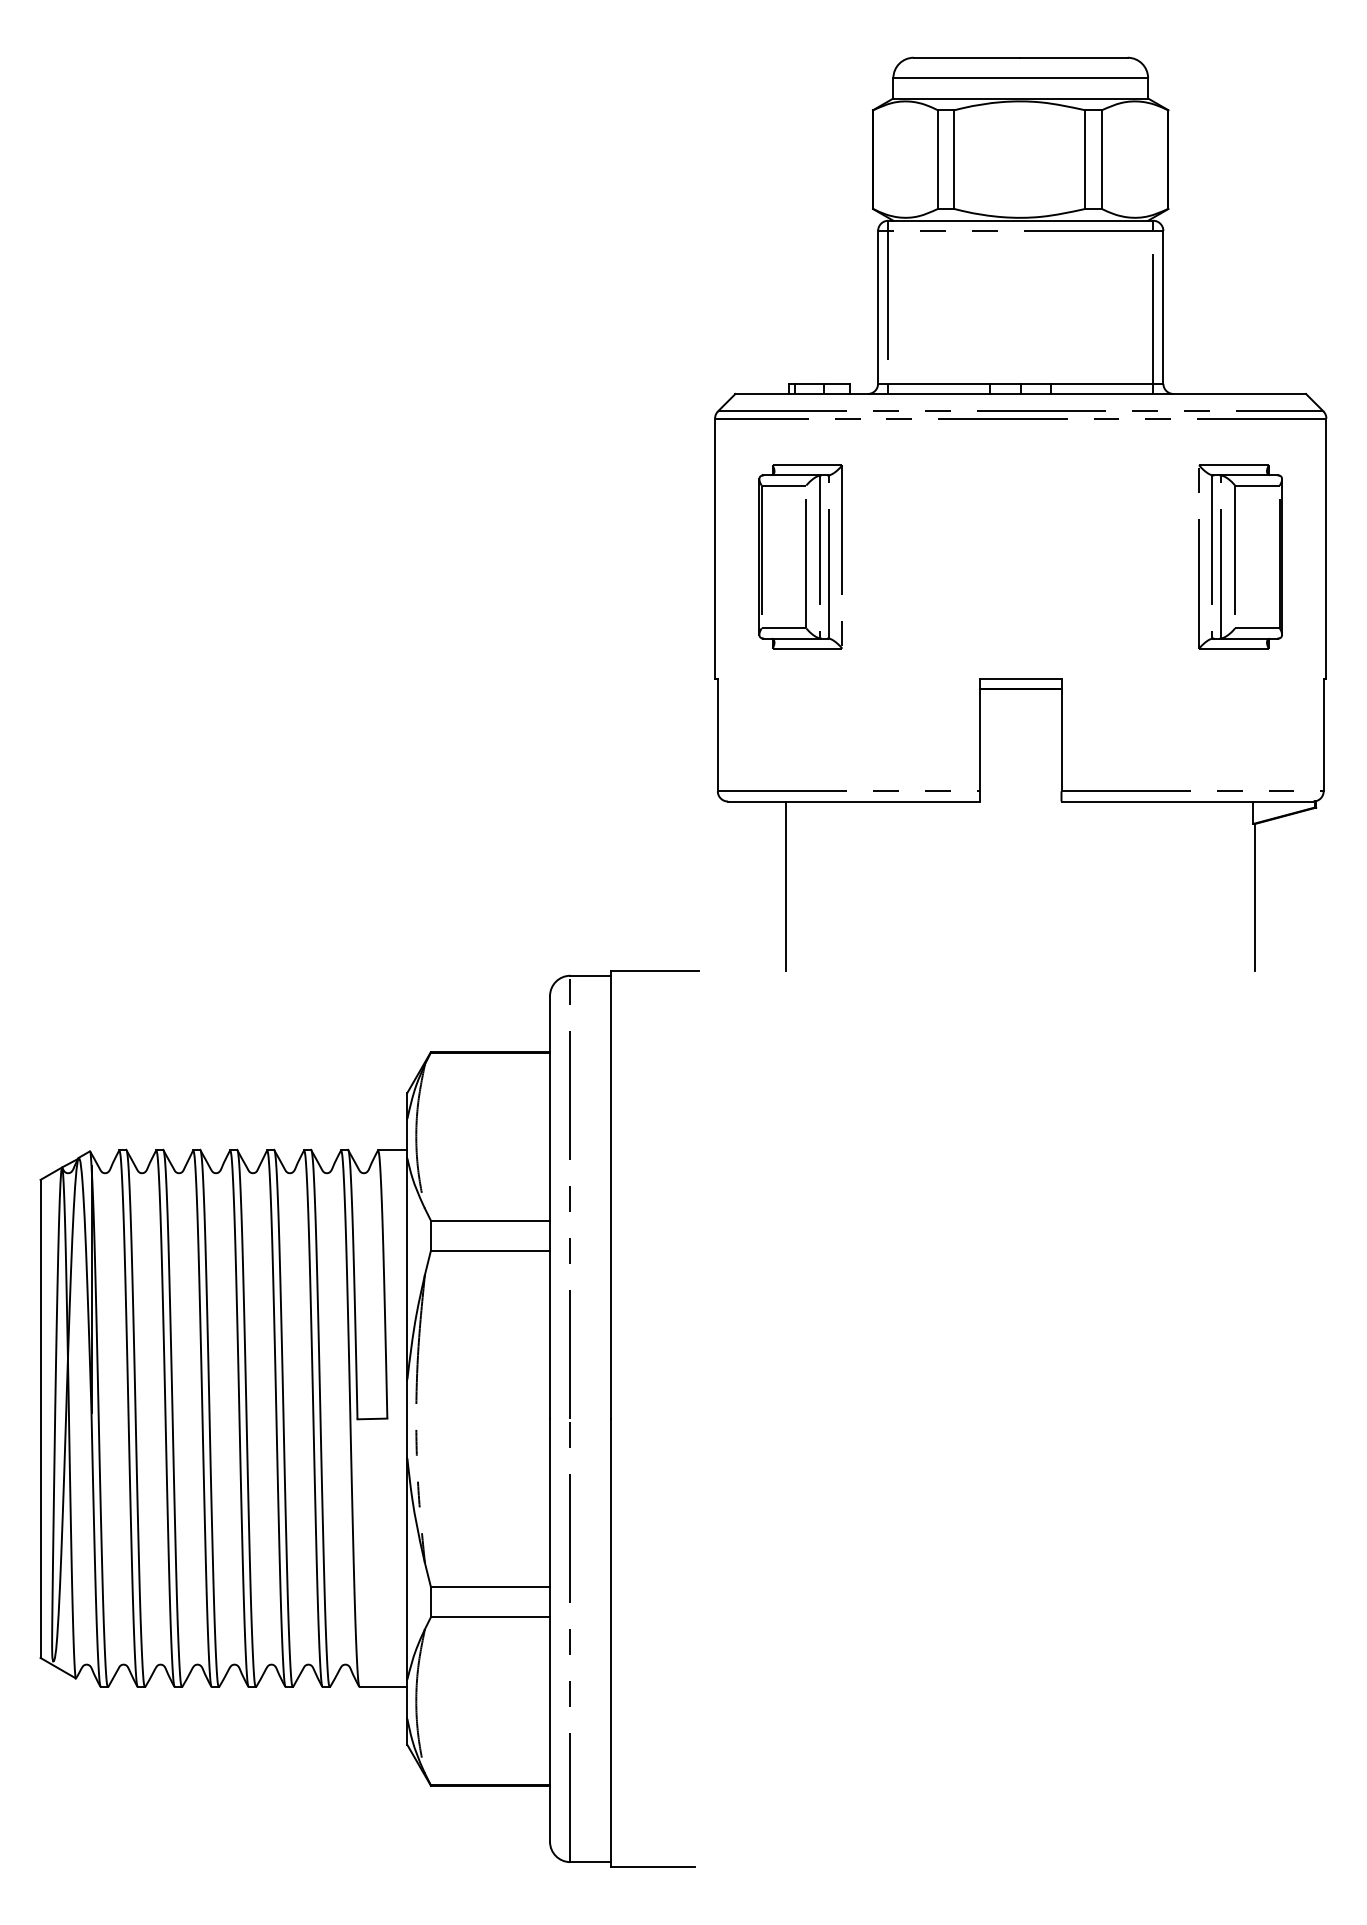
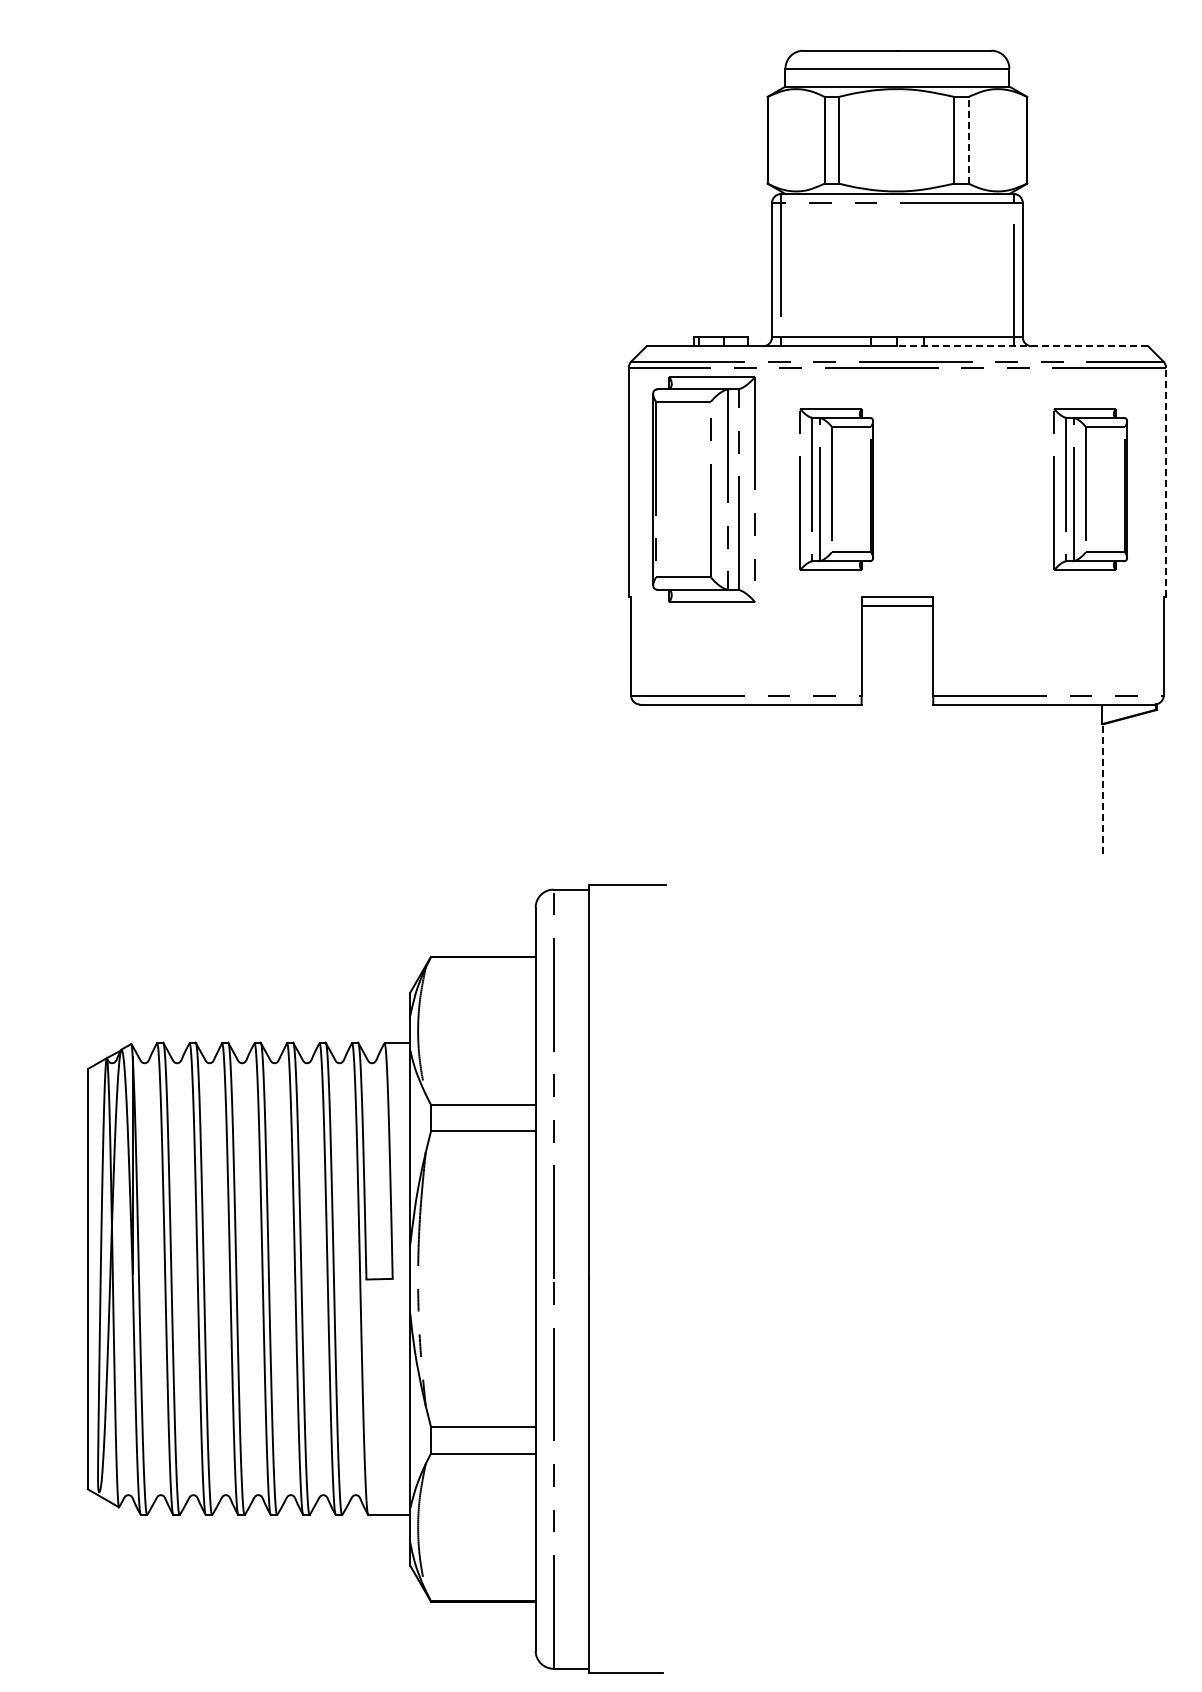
line: (1101, 158) -> (968, 139), solid -> dashed
line: (1163, 394) -> (1022, 346), solid -> dashed
line: (1326, 548) -> (1166, 482), solid -> dashed
part: (800, 556) -> (703, 489), size x1.4
part: (951, 556) -> (836, 489), added
line: (786, 885) -> (691, 778), removed
line: (1255, 897) -> (1103, 788), solid -> dashed
part: (368, 1418) -> (376, 1278), moved

